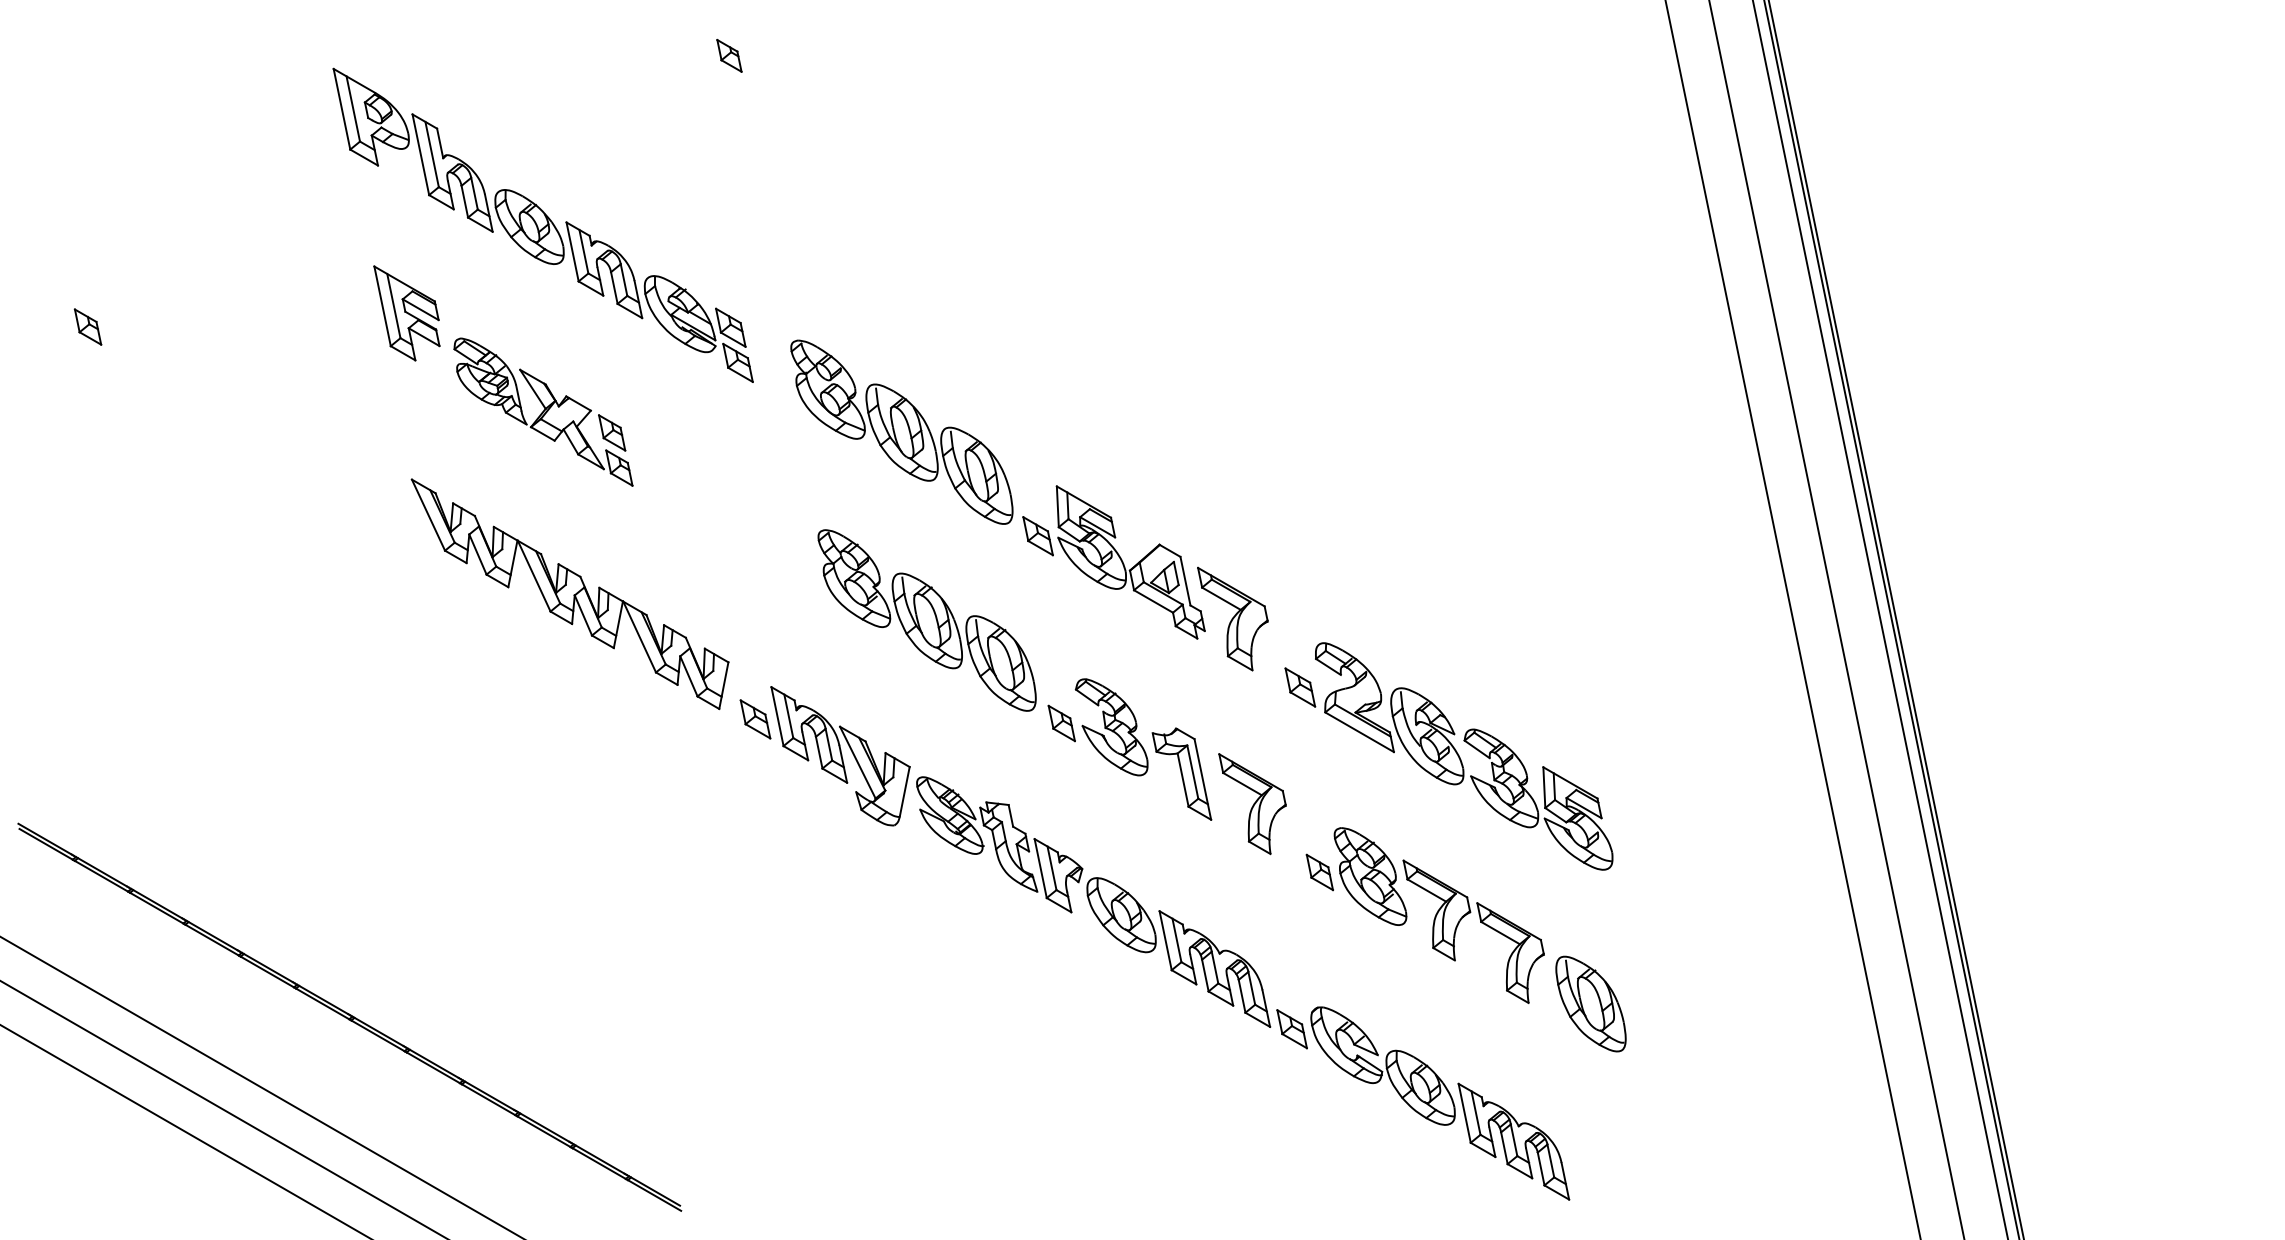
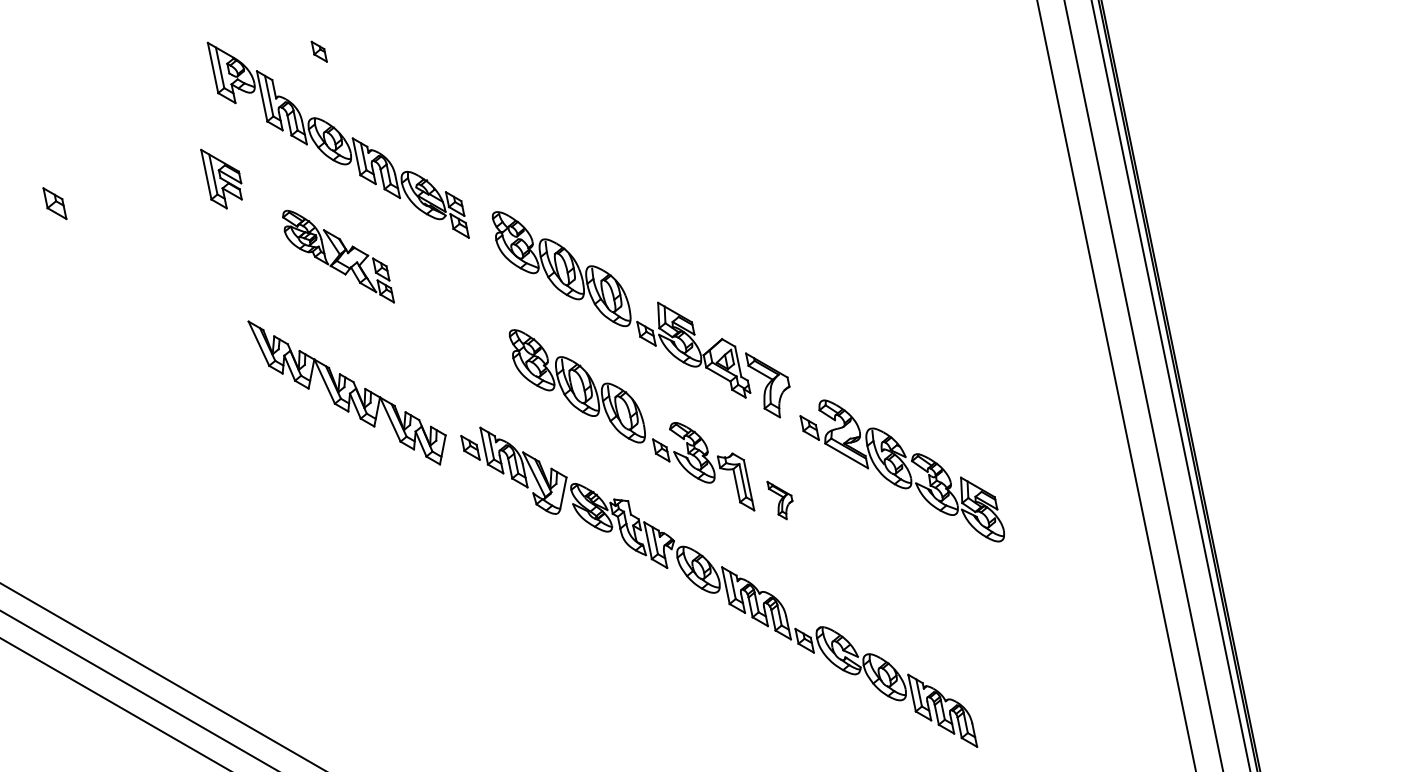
part: (728, 55) -> (318, 51), moved
part: (406, 312) -> (221, 178), moved
part: (87, 326) -> (54, 203), size x1.4
part: (569, 593) -> (346, 392), moved
part: (1251, 803) -> (779, 500), size x0.6
part: (1465, 938) -> (912, 584), removed
part: (349, 1015) -> (217, 632), removed

